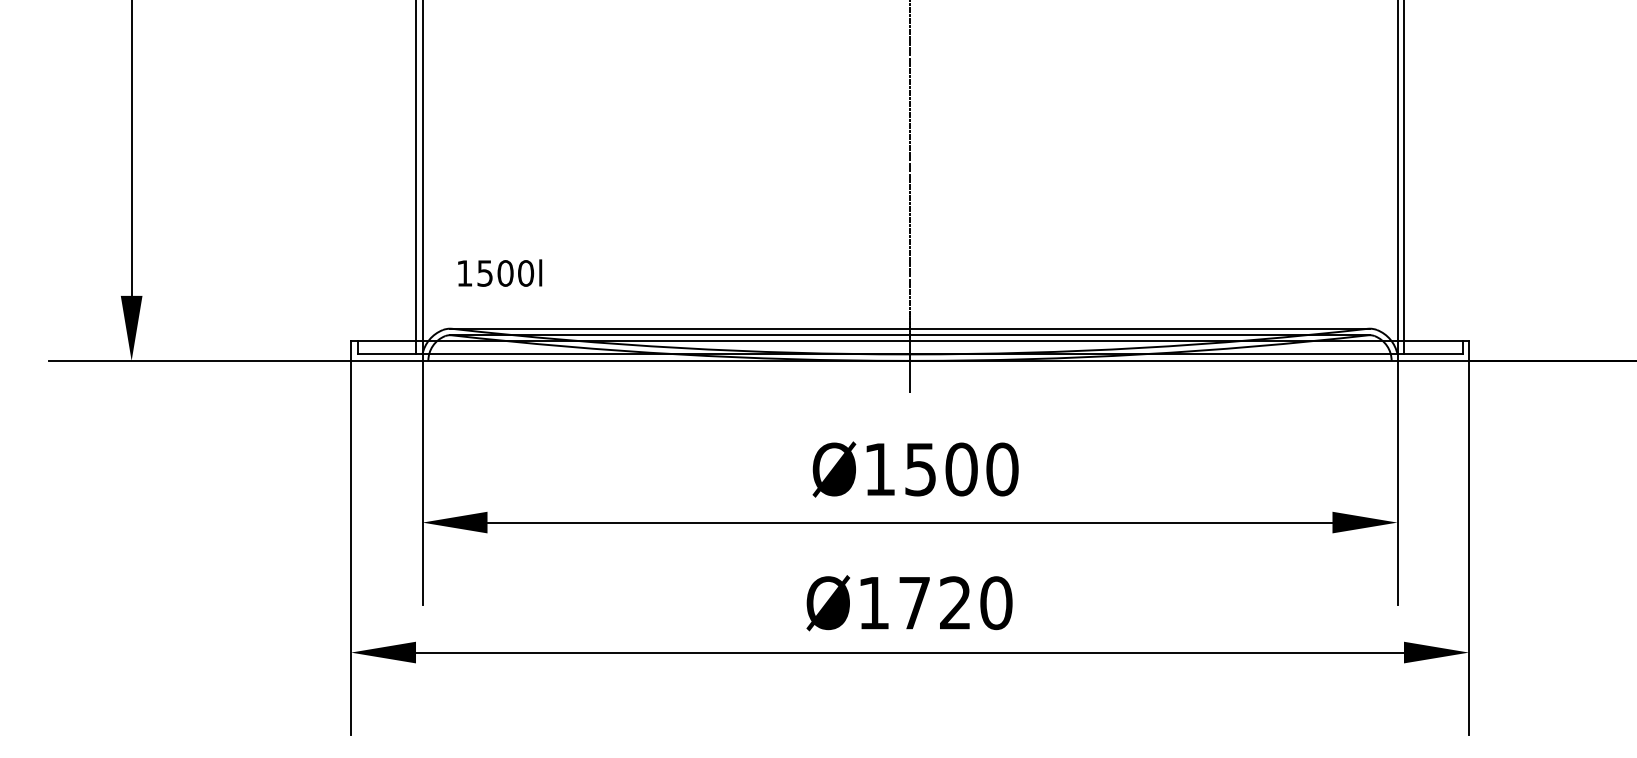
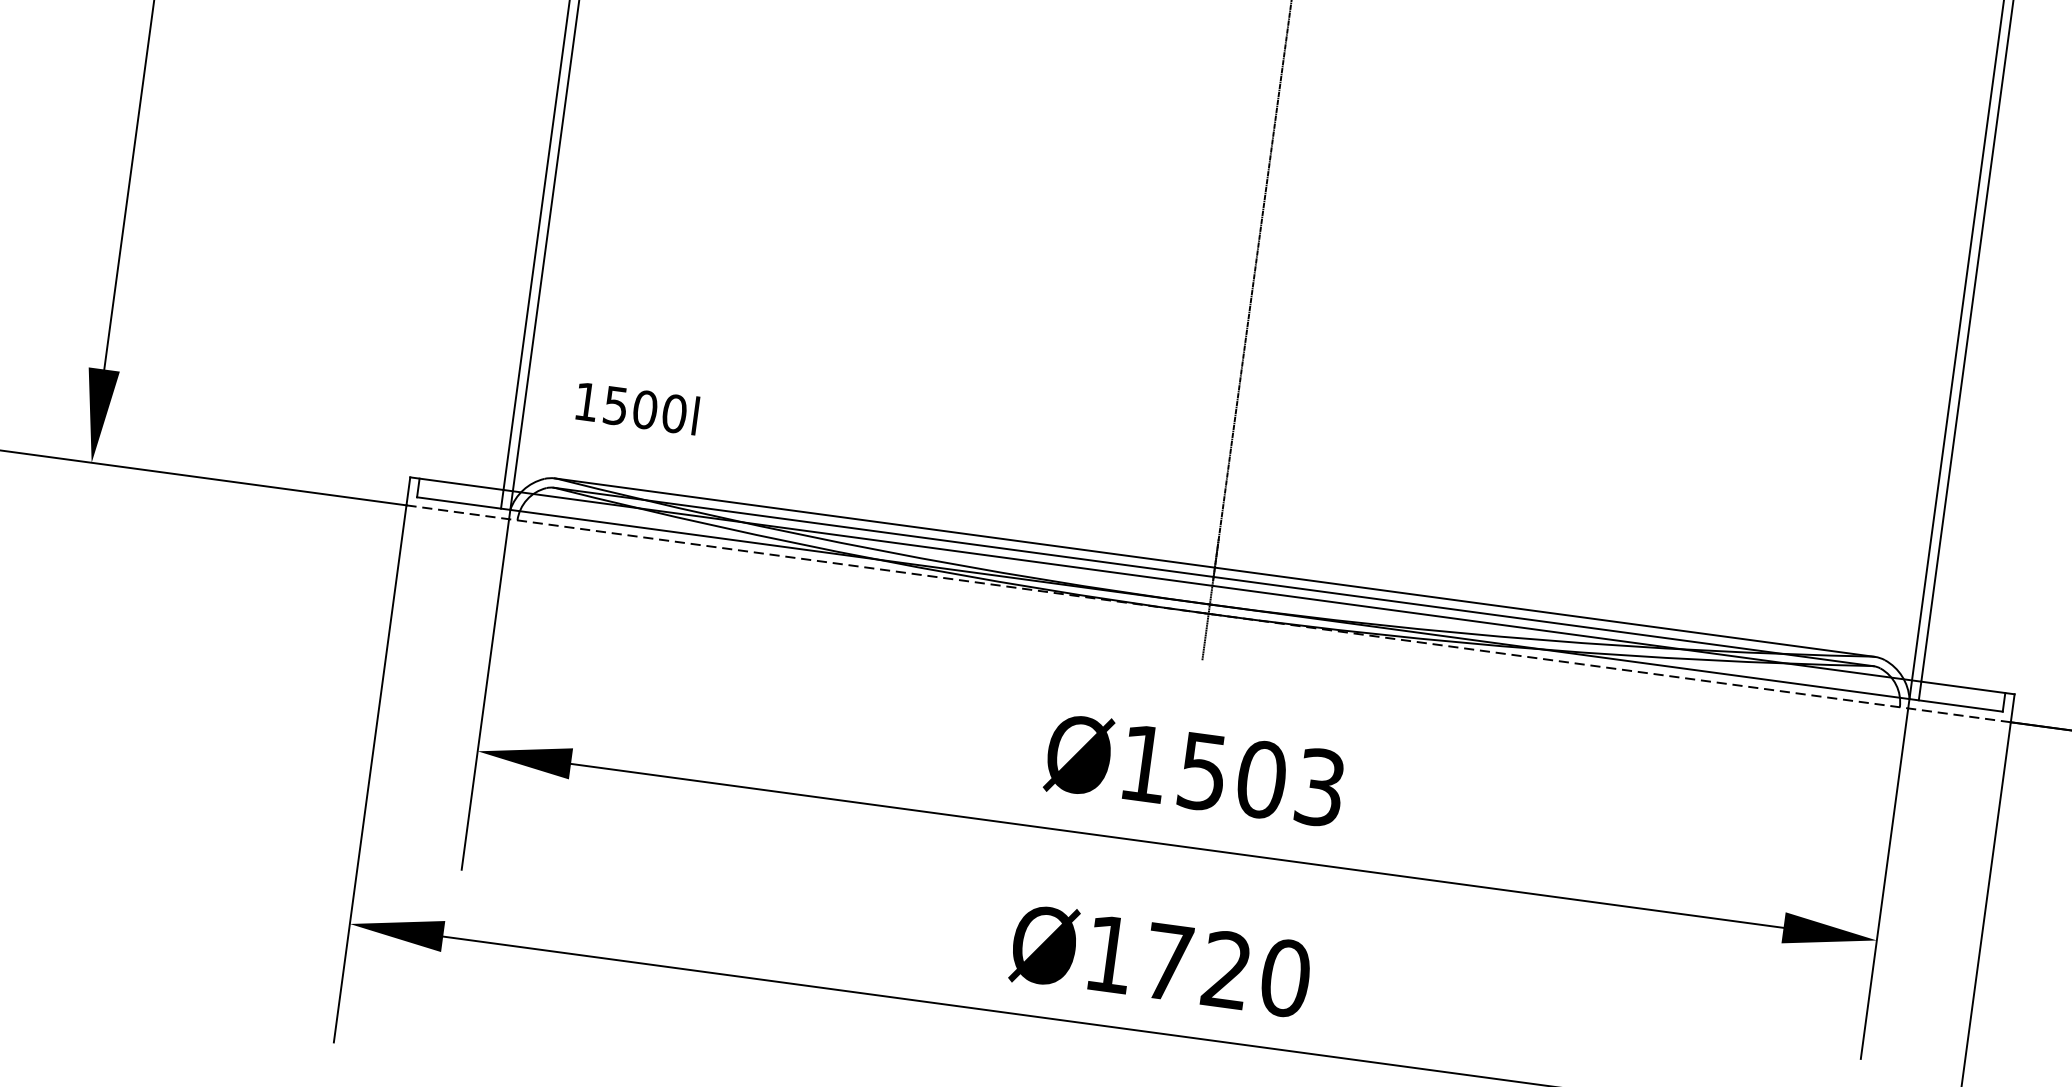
line: (910, 360) -> (1209, 613), solid -> dashed
text: (1002, 469) -> (1320, 787), Ø1500 -> Ø1503

